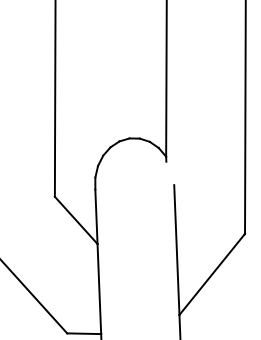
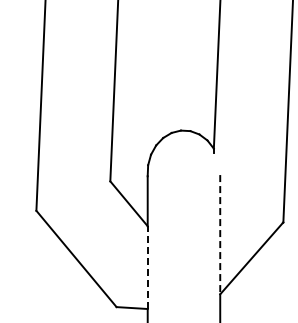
line: (177, 249) -> (220, 234), solid -> dashed
line: (99, 288) -> (147, 267), solid -> dashed

